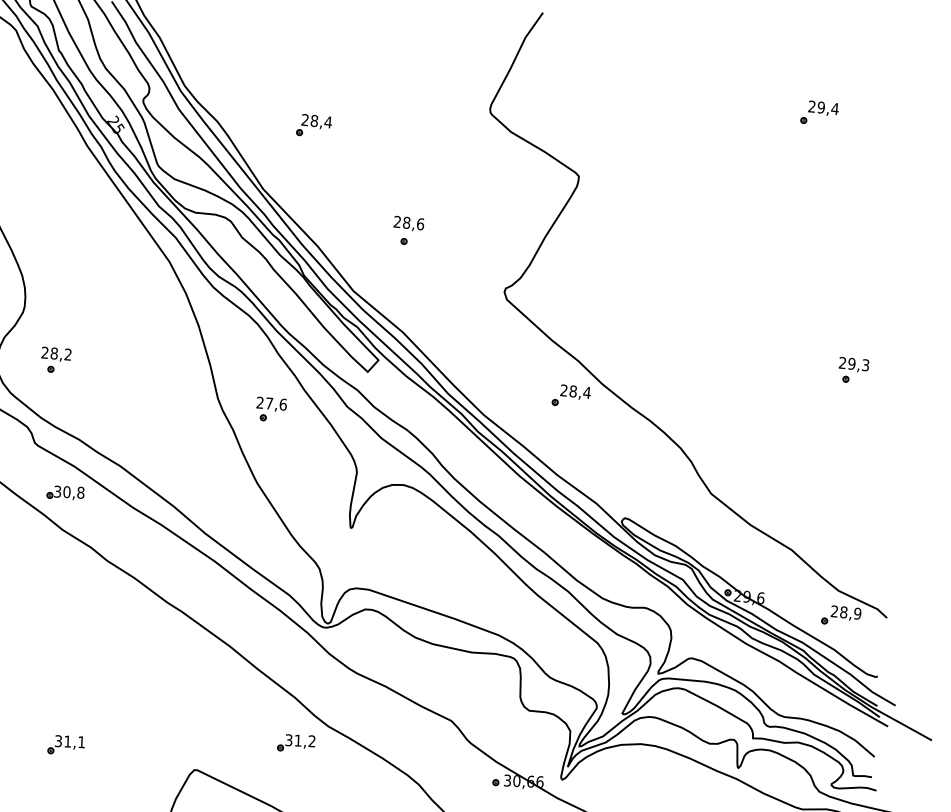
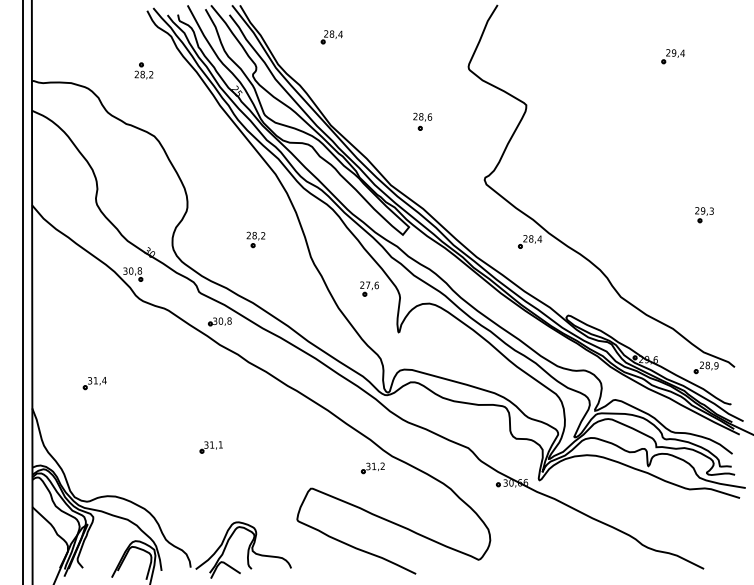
part: (313, 126) -> (331, 37), moved
part: (408, 230) -> (422, 121), moved
part: (55, 359) -> (255, 239), moved
part: (271, 408) -> (369, 288), moved
part: (64, 745) -> (210, 447), moved

